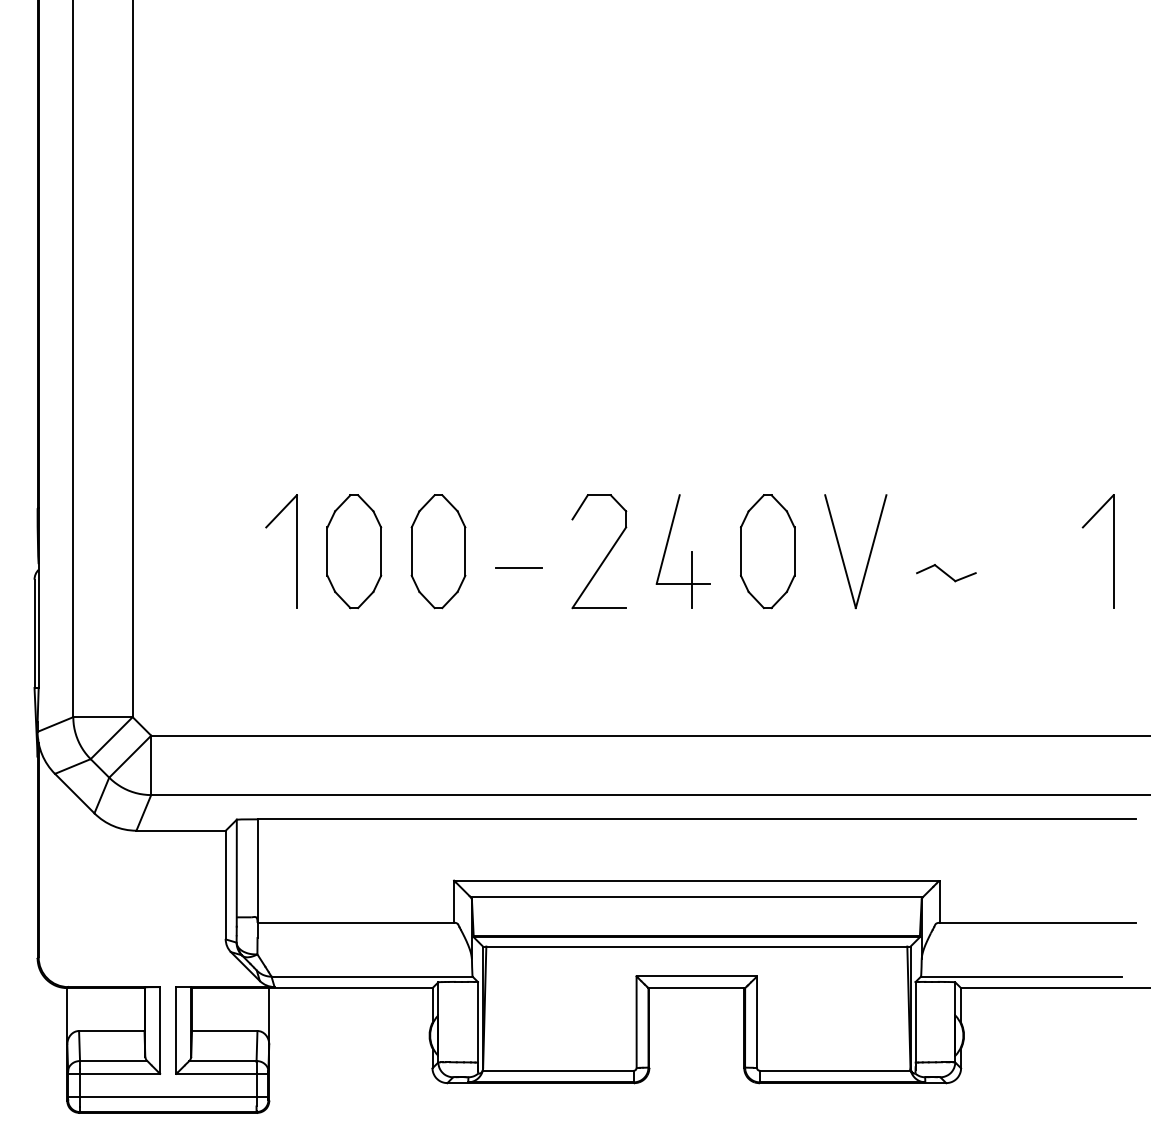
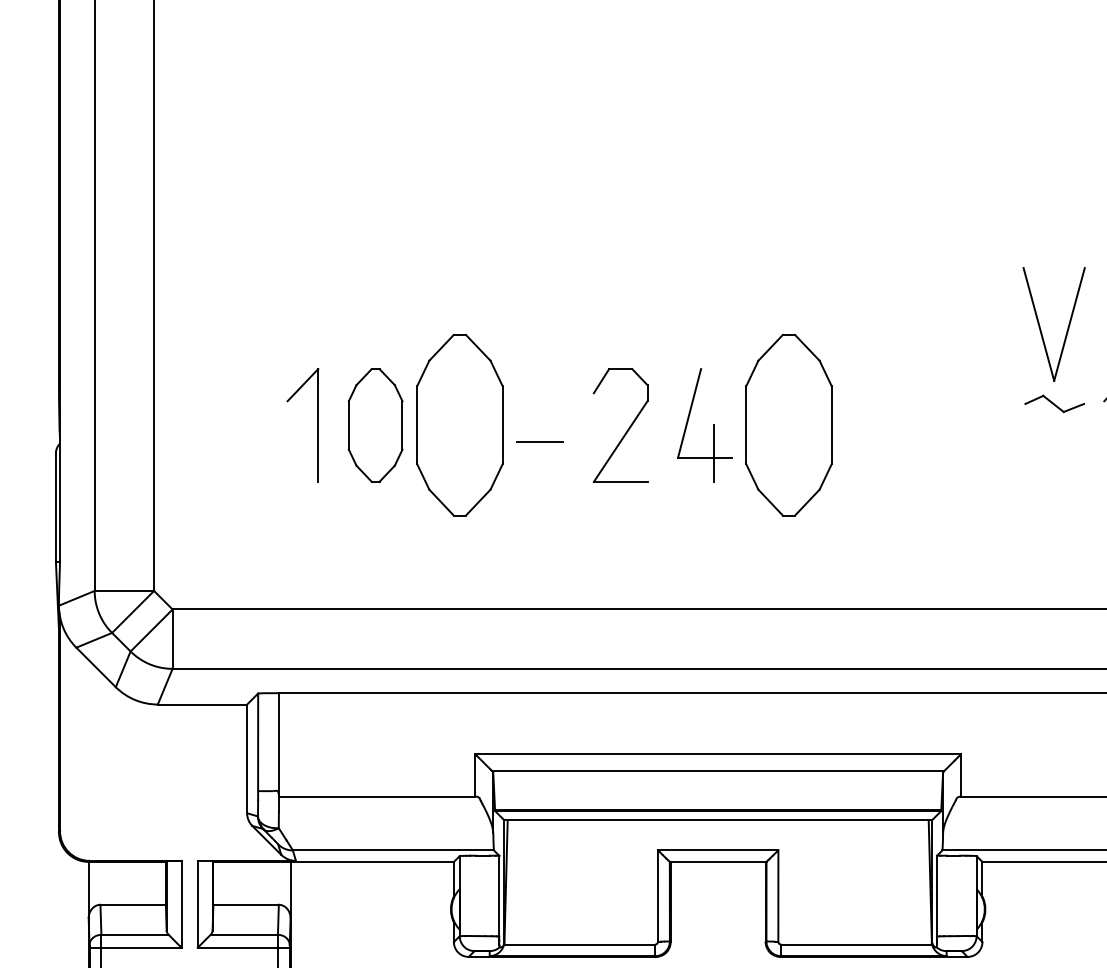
part: (438, 551) -> (459, 425), size x1.6
part: (767, 551) -> (788, 425), size x1.6
part: (842, 554) -> (1040, 327), moved
part: (946, 573) -> (1054, 404), moved

